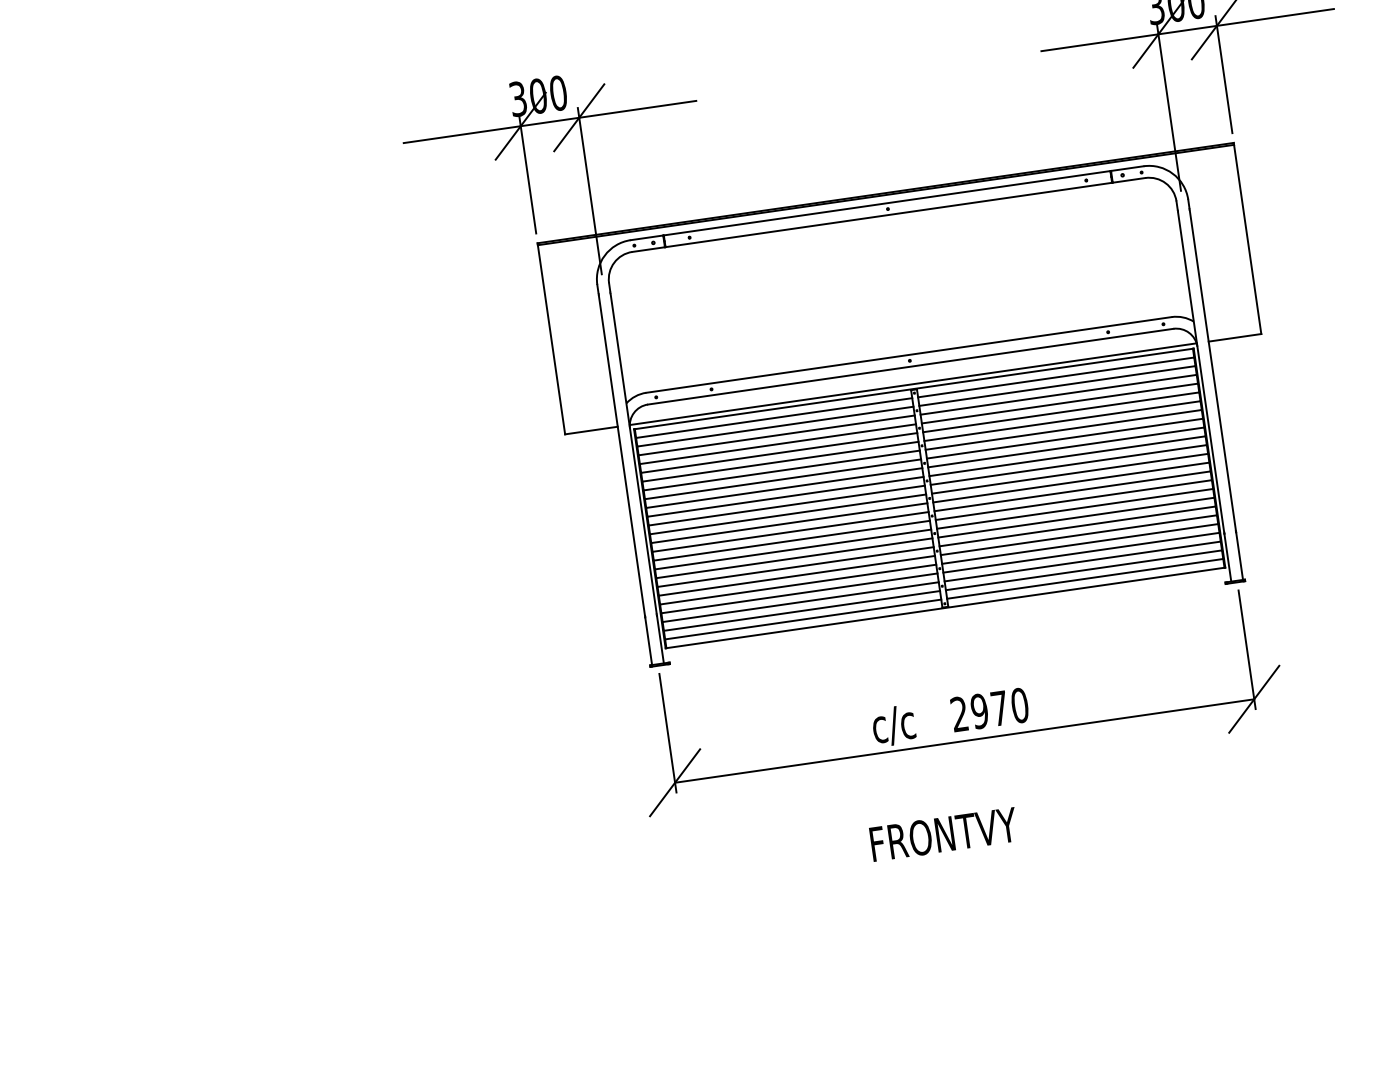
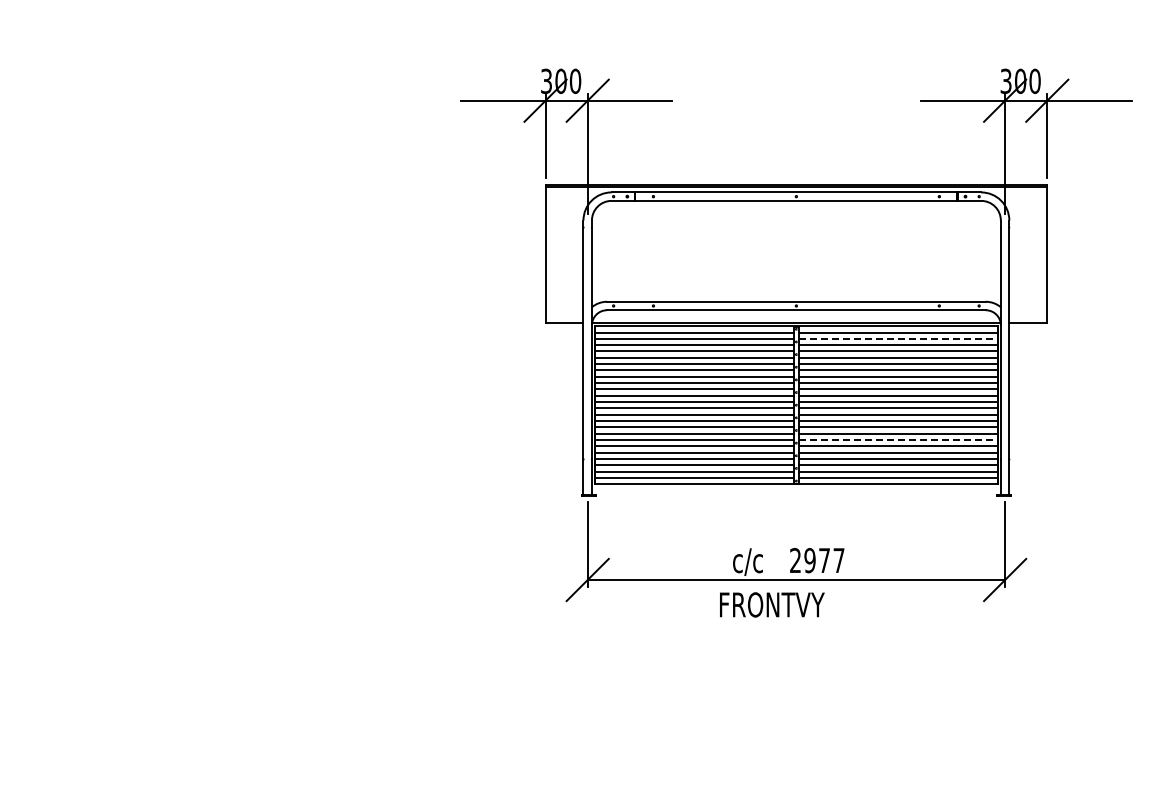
line: (1058, 385) -> (898, 338), solid -> dashed
line: (1078, 525) -> (898, 439), solid -> dashed
text: (1019, 705) -> (838, 560), 2970 -> 2977
text: (944, 833) -> (772, 604), moved

